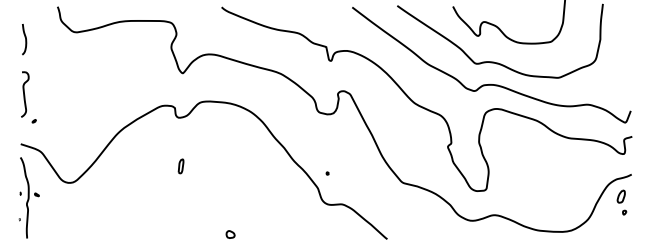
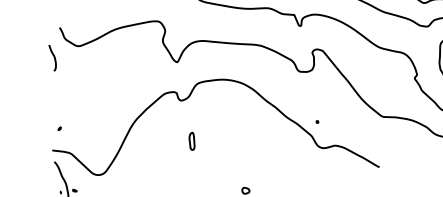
curve: (25, 39) -> (54, 57), moved
curve: (25, 94) -> (47, 107), removed
part: (180, 166) -> (191, 141), size x1.4

